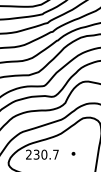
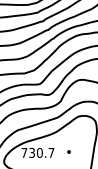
text: (28, 154) -> (24, 152), 230.7 -> 730.7

